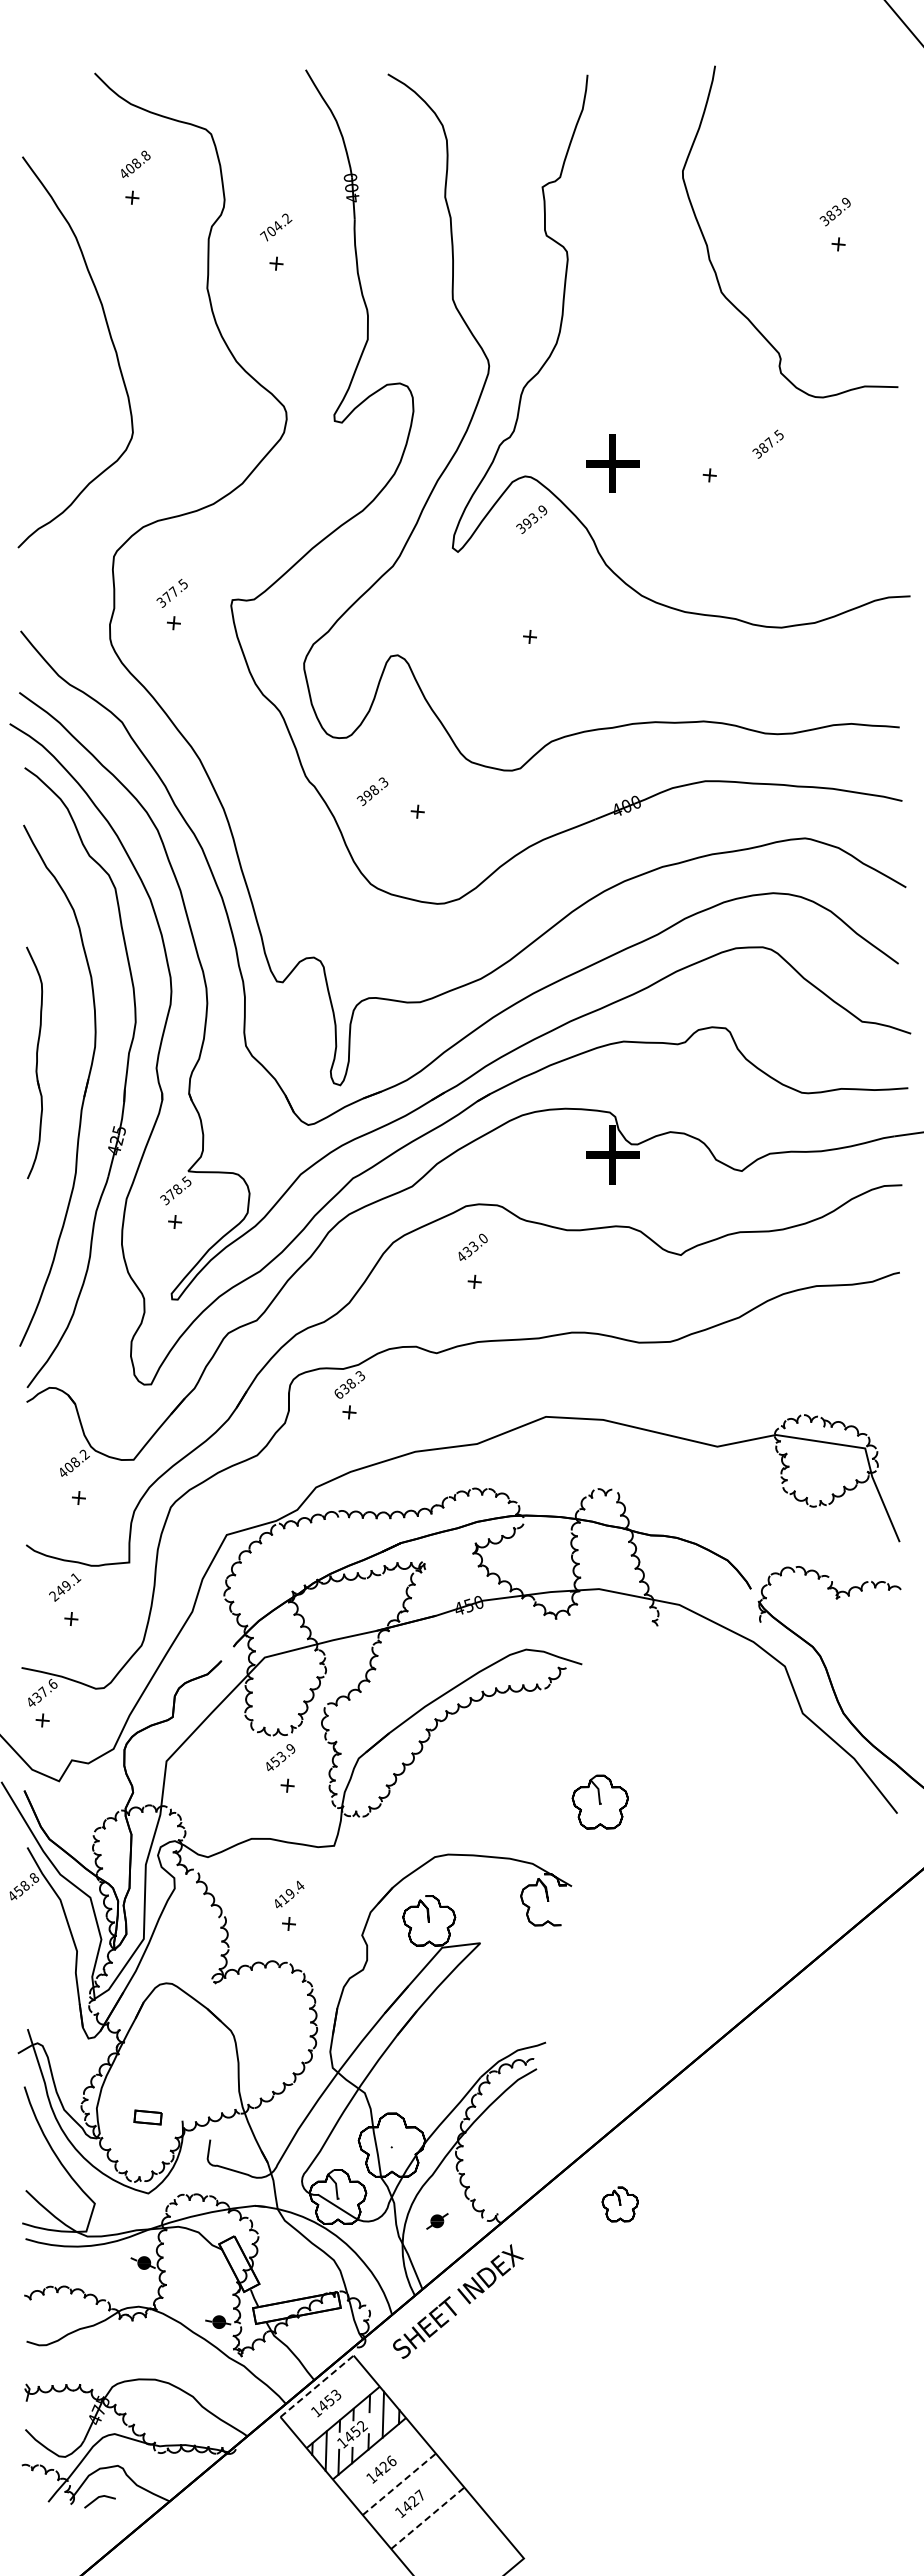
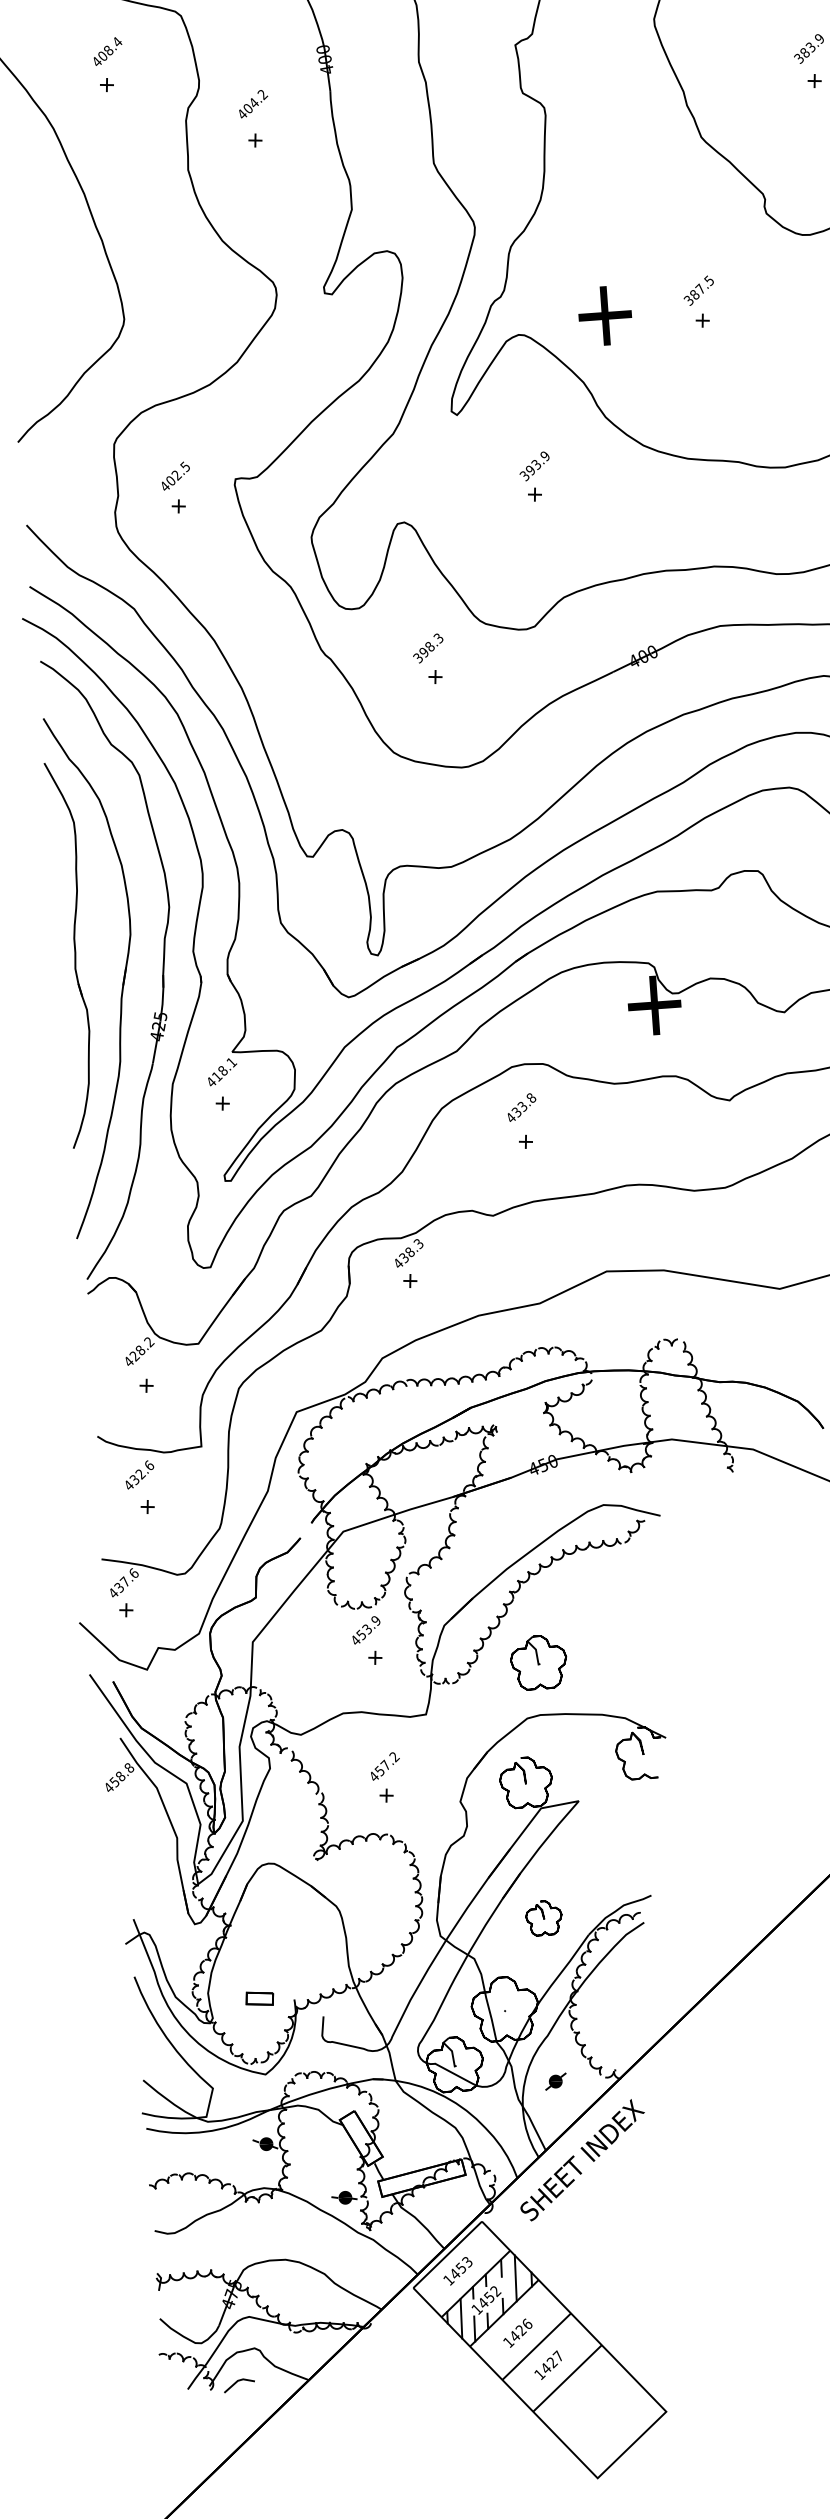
text: (145, 155) -> (117, 41), 408.8 -> 408.4
text: (264, 236) -> (241, 114), 704.2 -> 404.2
text: (767, 443) -> (698, 290), moved
text: (531, 519) -> (534, 466), moved
text: (167, 596) -> (170, 480), 377.5 -> 402.5
text: (372, 791) -> (428, 648), moved
part: (34, 1062) -> (71, 954), size x1.67
text: (176, 1190) -> (221, 1072), 378.5 -> 418.1
text: (482, 1238) -> (530, 1098), 433.0 -> 433.8
text: (338, 1393) -> (398, 1262), 638.3 -> 438.3
text: (69, 1468) -> (135, 1357), 408.2 -> 428.2
text: (65, 1586) -> (139, 1475), 249.1 -> 432.6
curve: (599, 1801) -> (537, 1662), moved
text: (291, 1892) -> (386, 1764), 419.4 -> 457.2
part: (619, 2204) -> (543, 1918), moved
line: (317, 2386) -> (448, 2254), dashed -> solid
line: (399, 2484) -> (536, 2346), dashed -> solid
line: (427, 2518) -> (567, 2378), dashed -> solid

